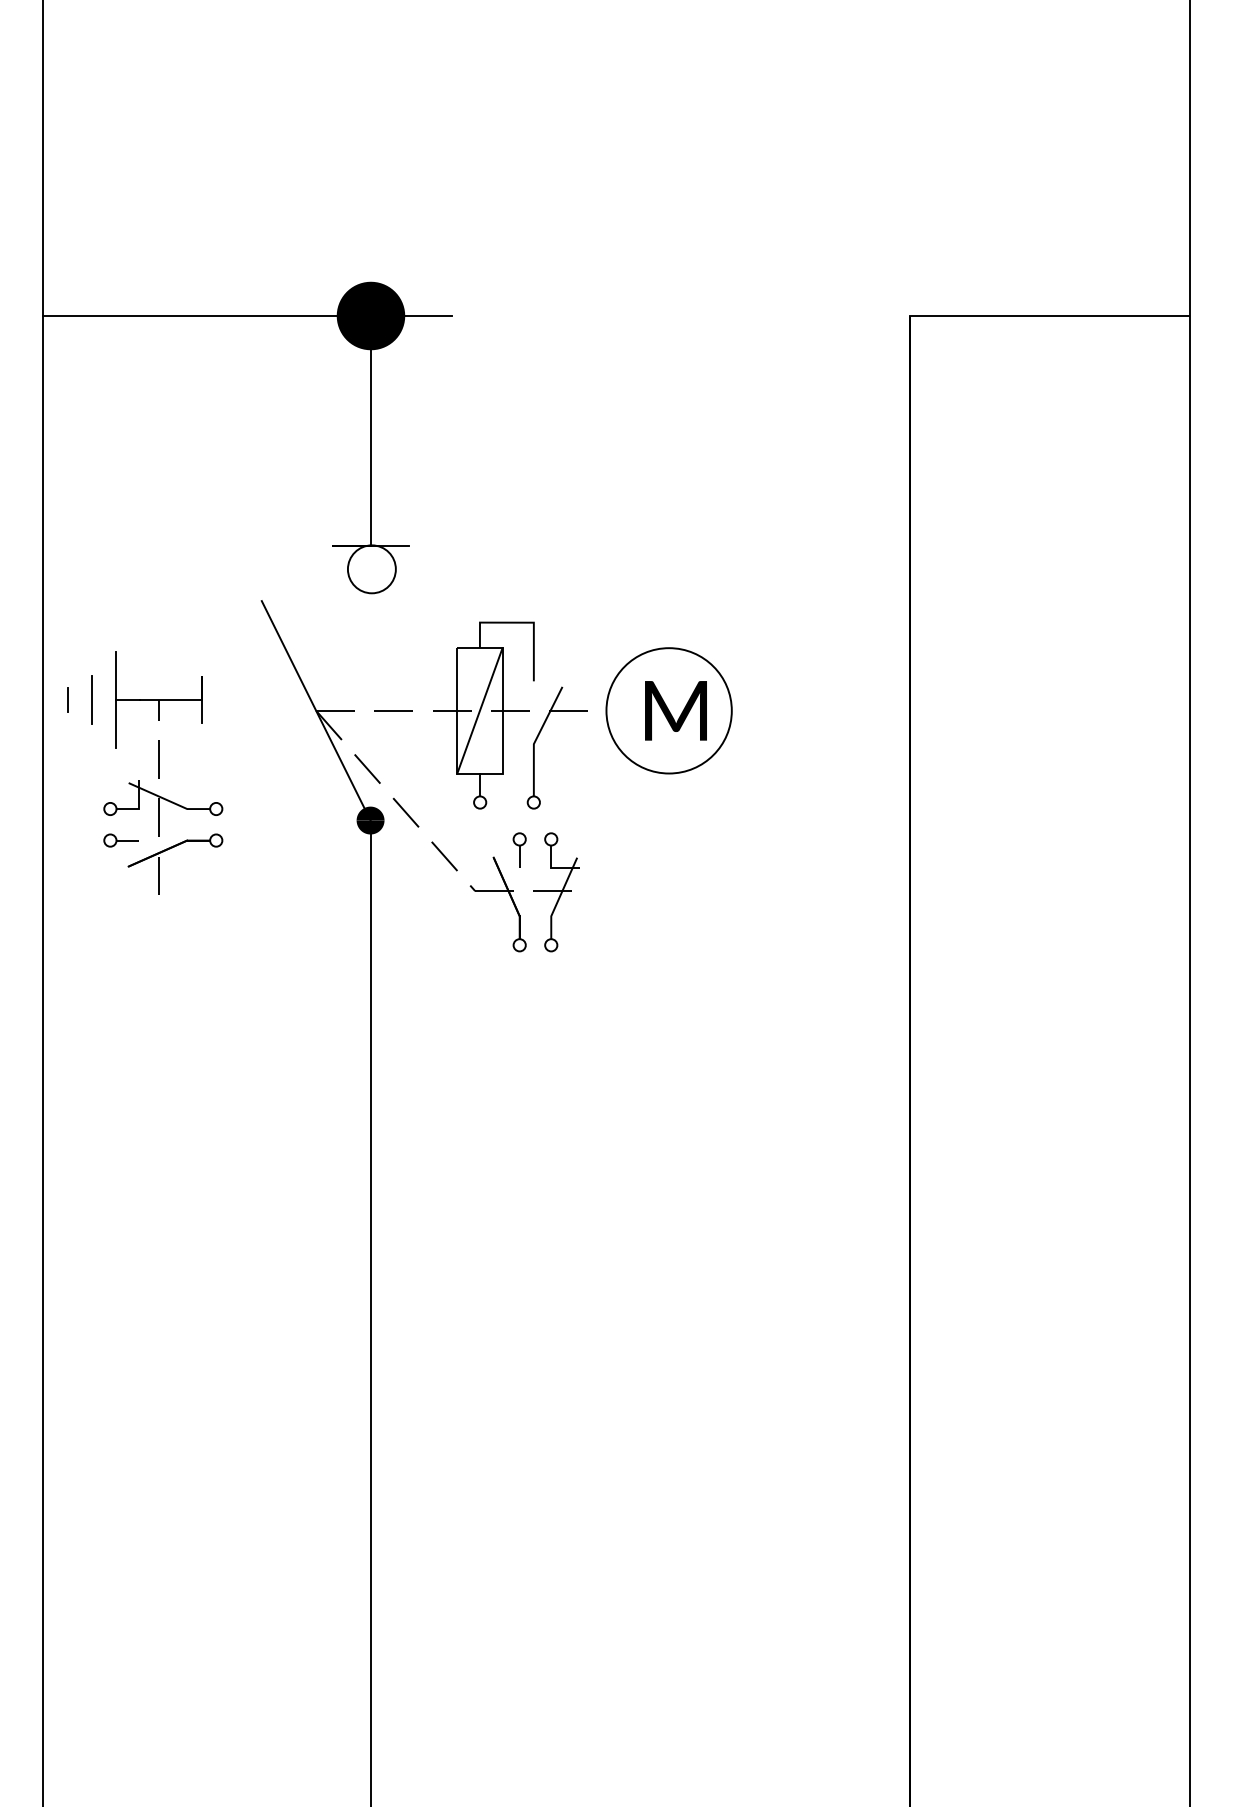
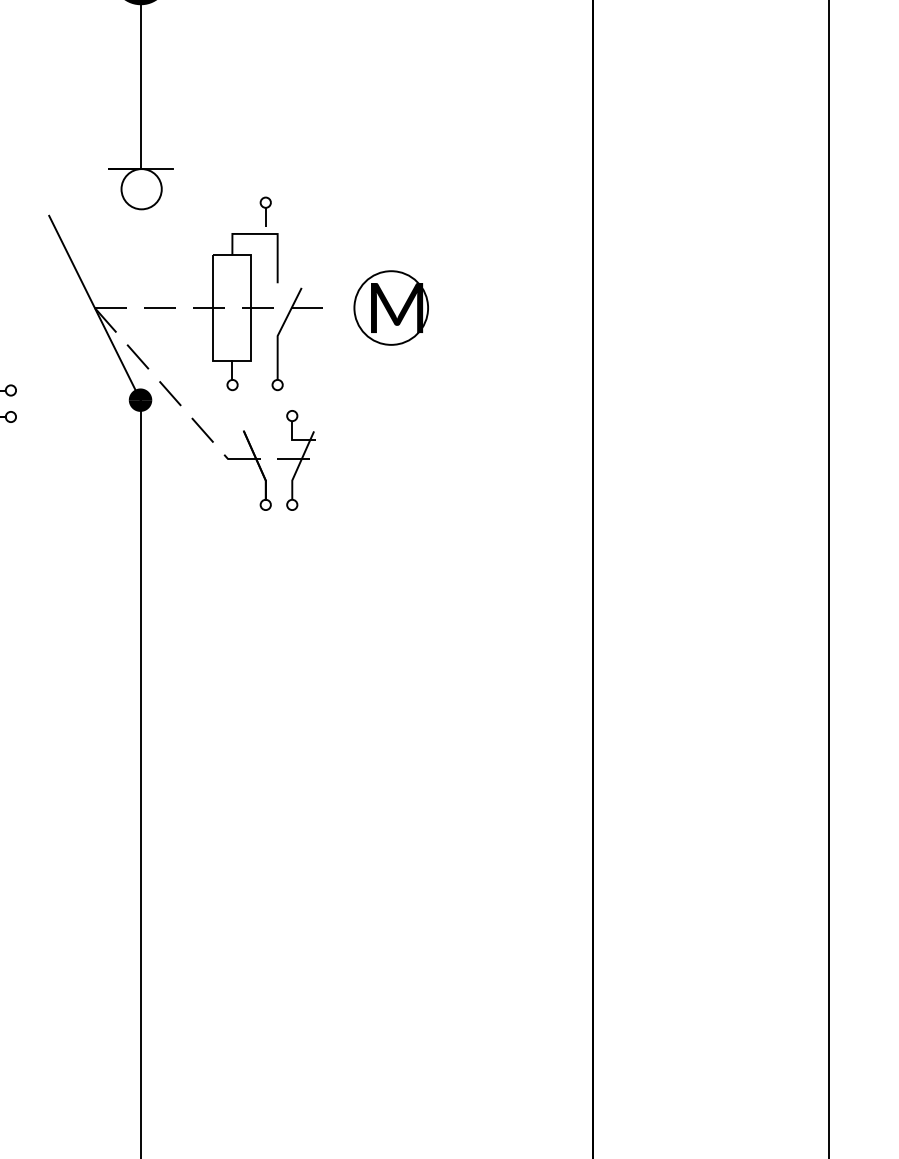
line: (479, 710) -> (232, 307), removed
circle: (668, 710) -> (390, 307), size x0.7
part: (519, 849) -> (265, 211), moved

